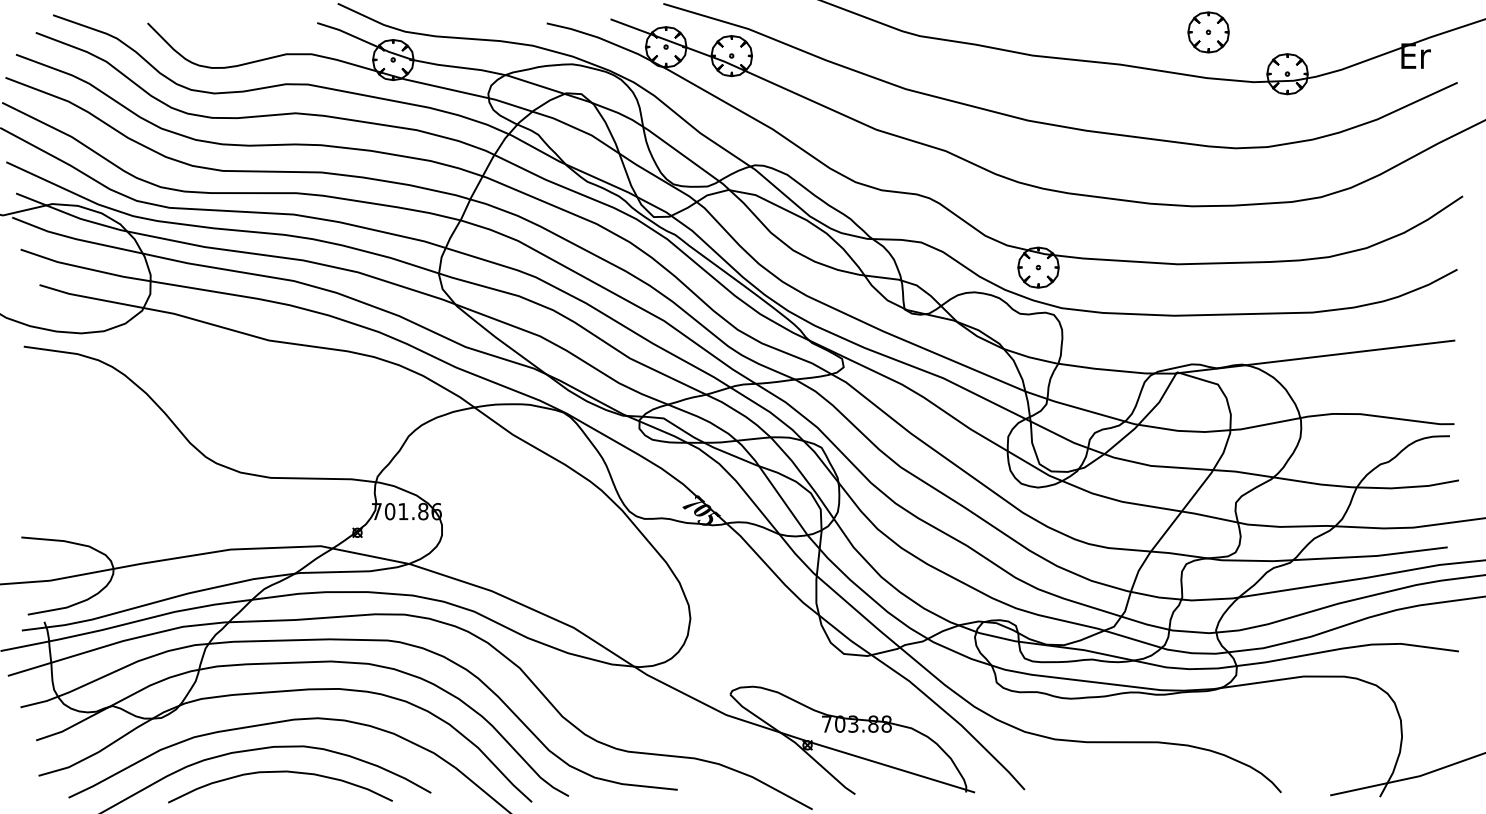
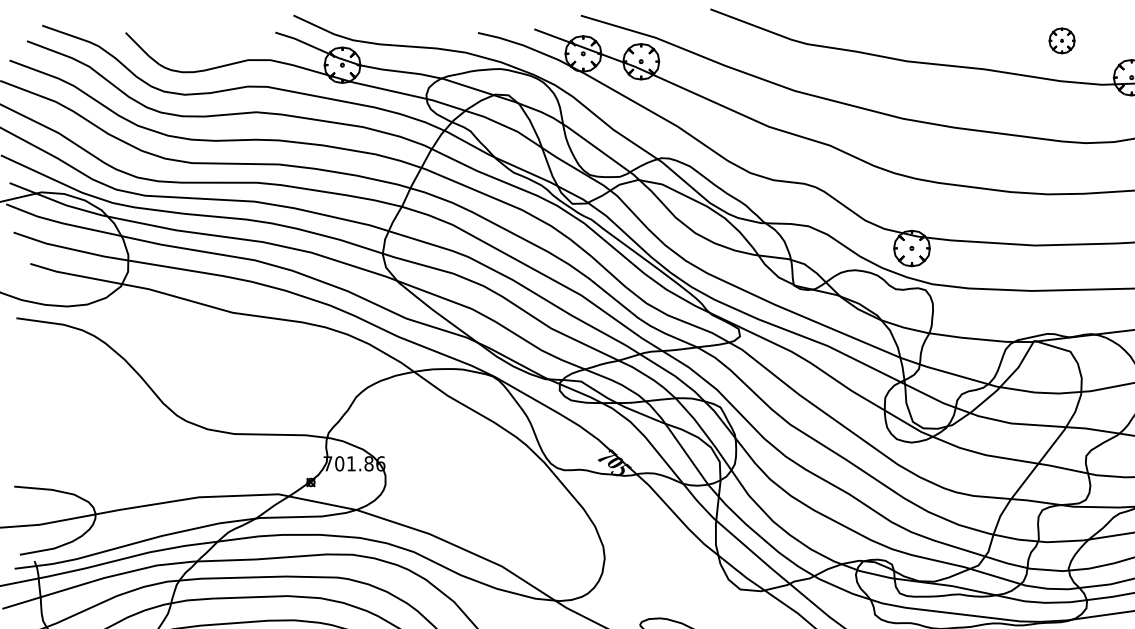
part: (1208, 32) -> (1062, 40), size x0.7

